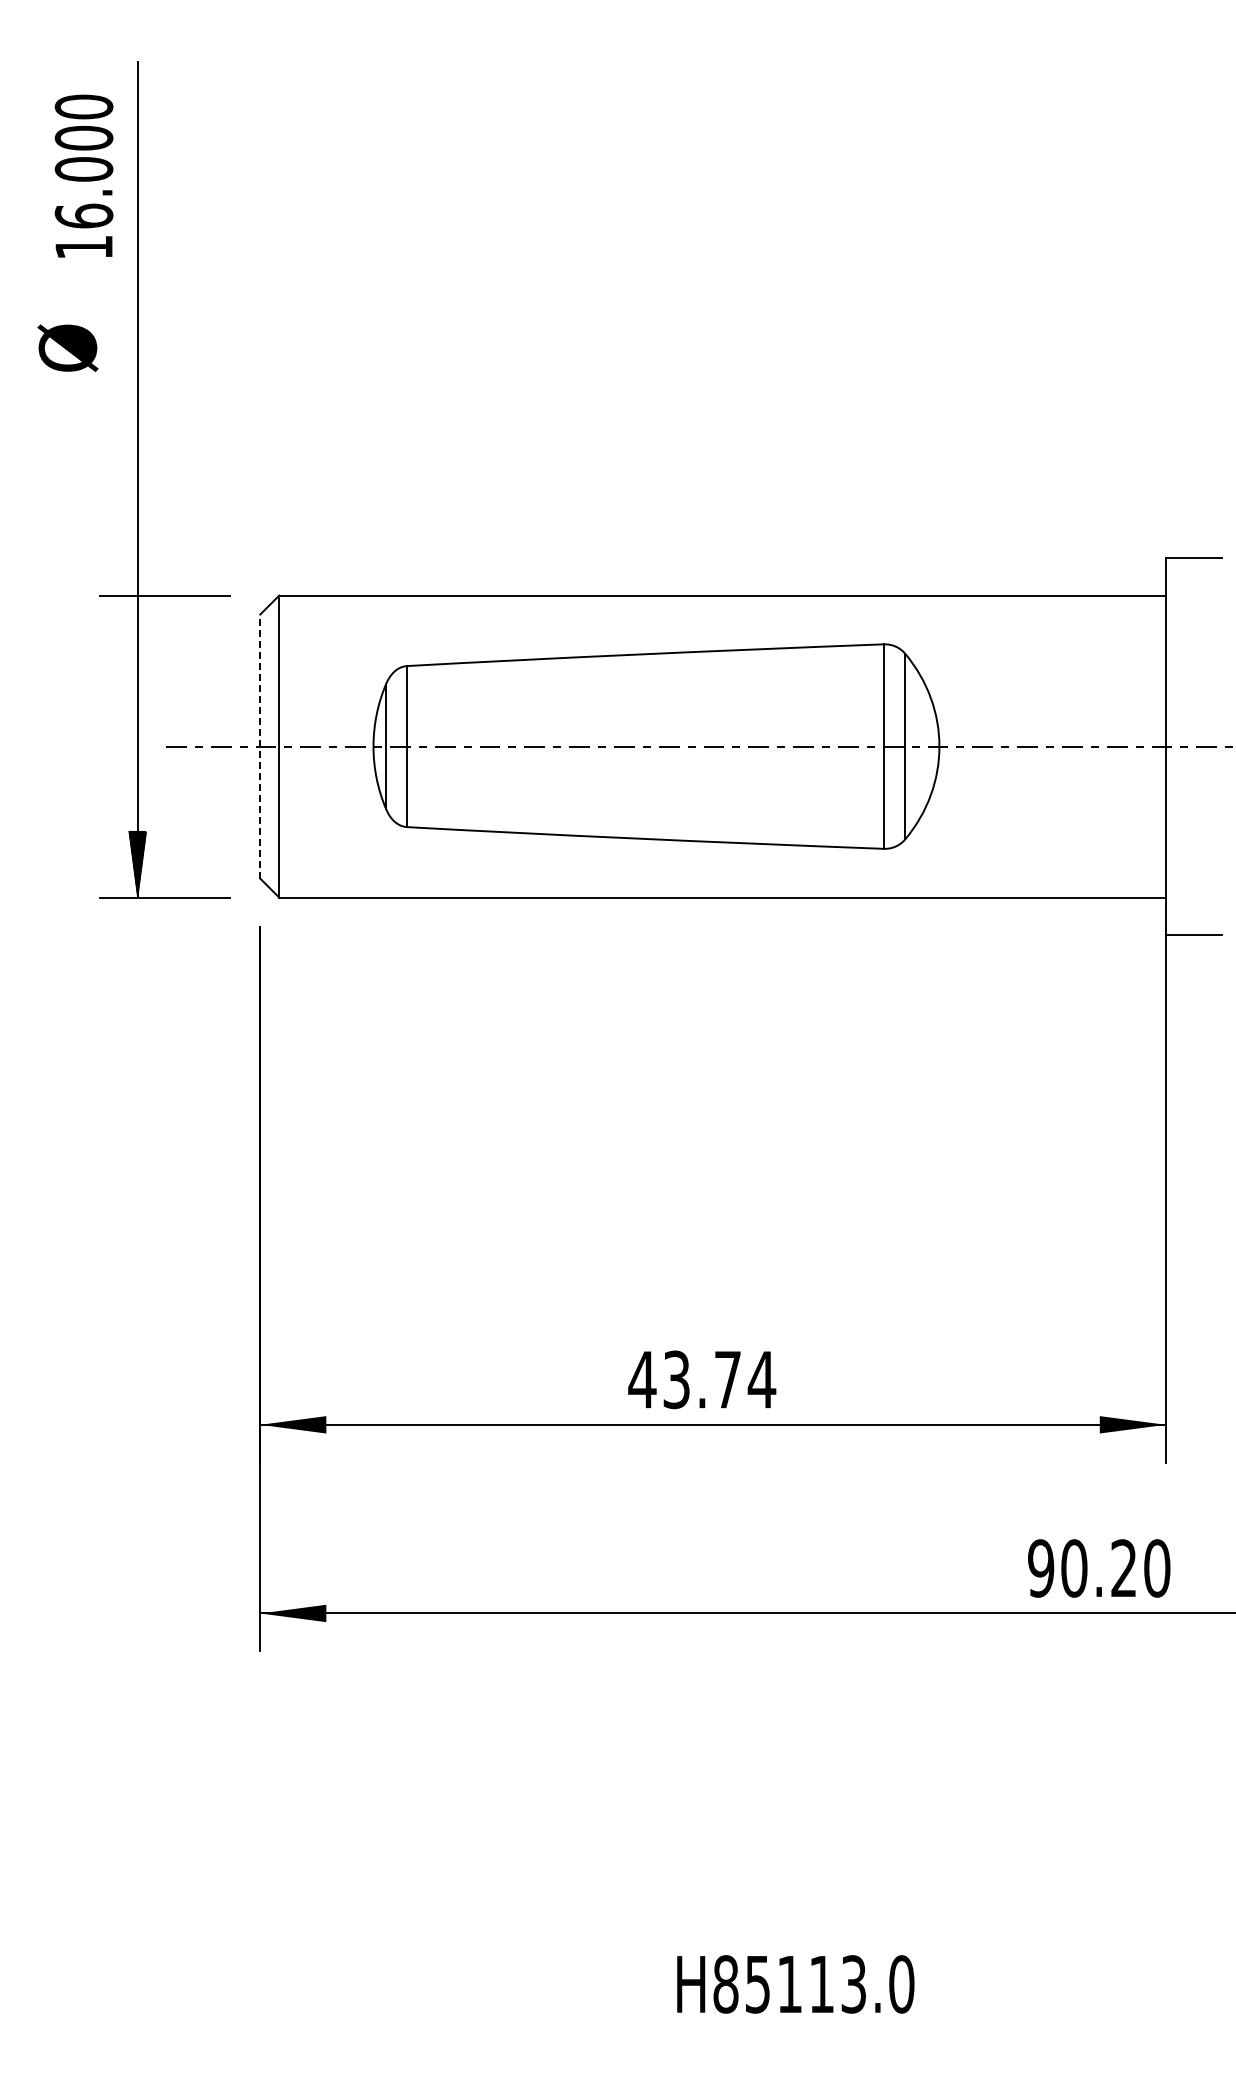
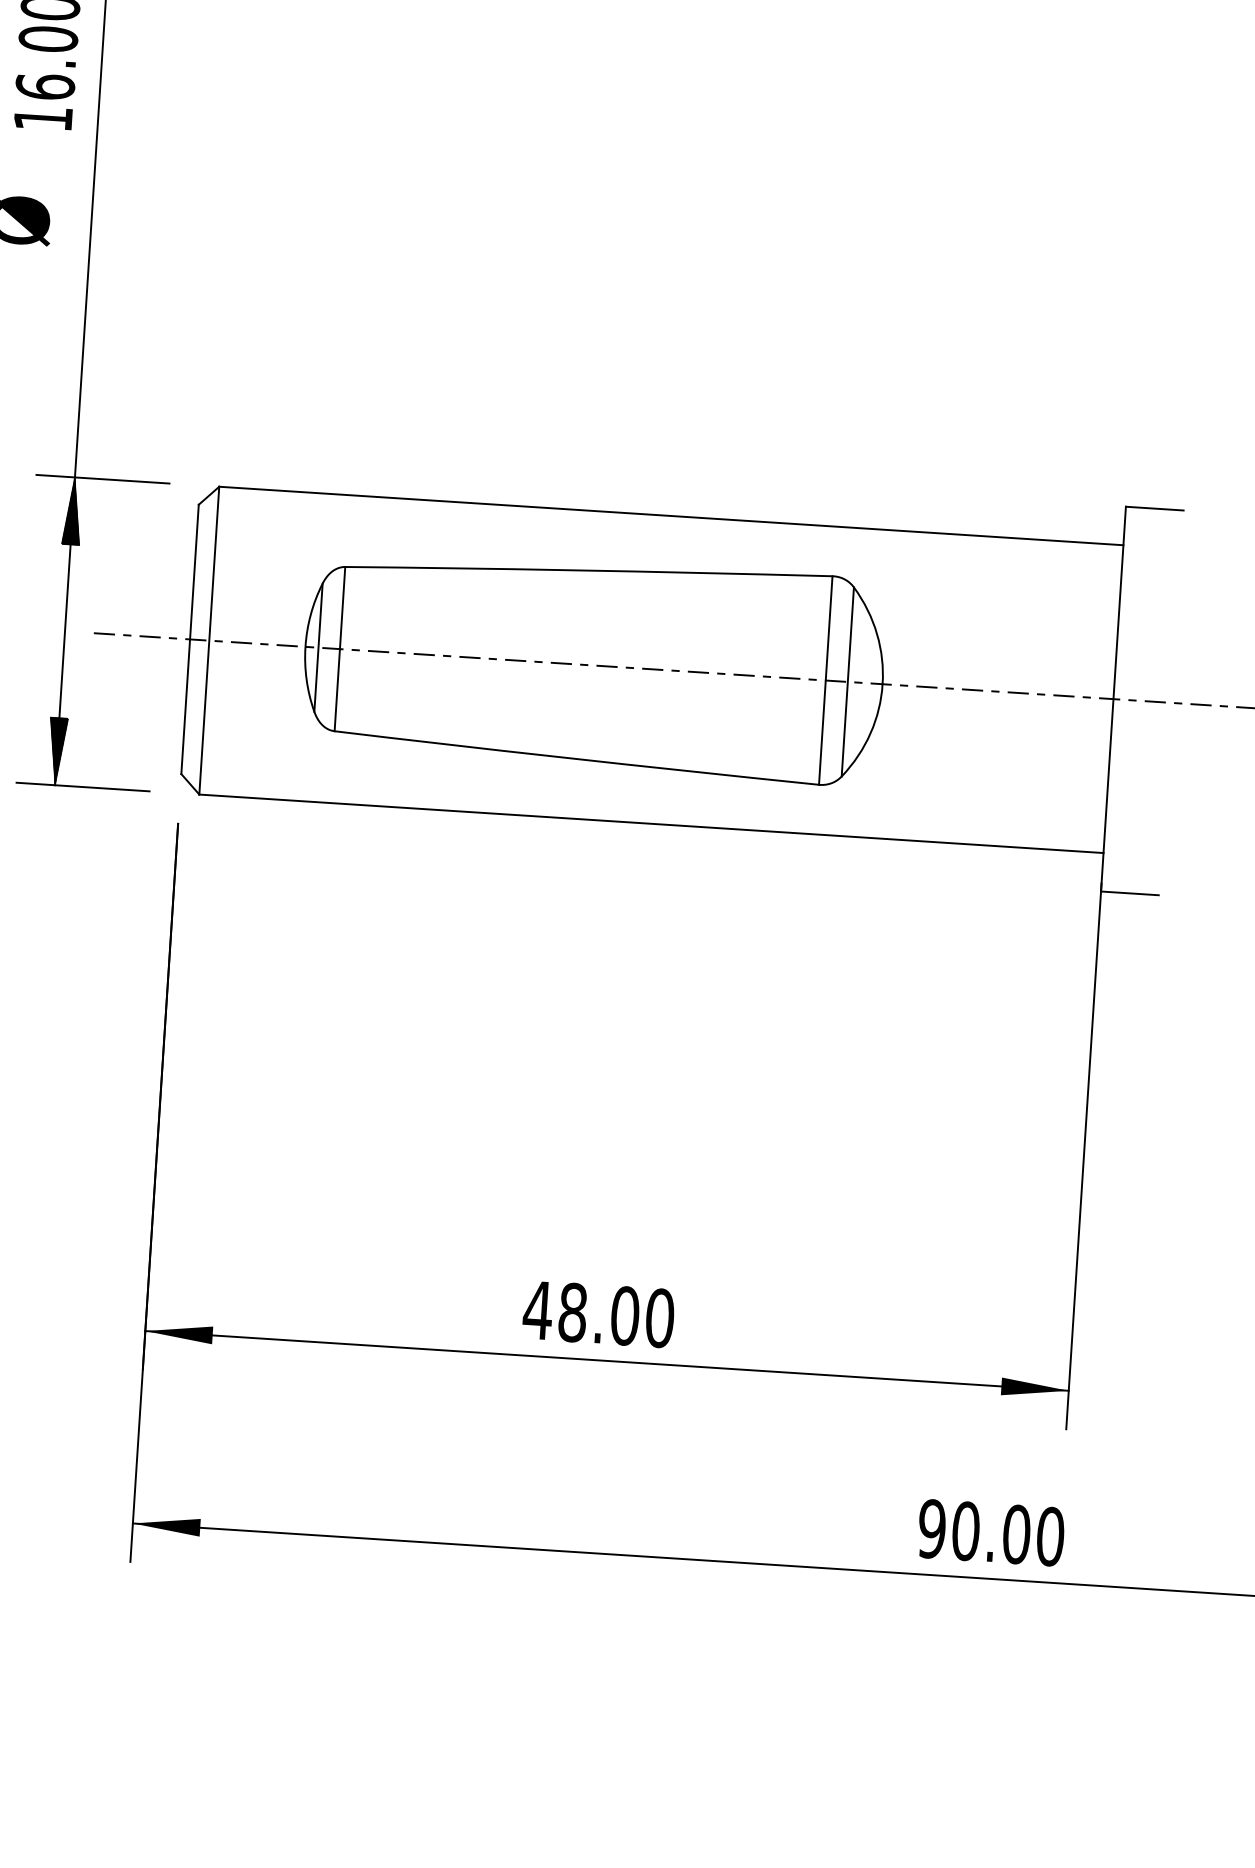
hatch: (137, 628) -> (72, 510), added
line: (260, 746) -> (190, 639), dashed -> solid
text: (719, 1379) -> (616, 1315), 43.74 -> 48.00
text: (1124, 1568) -> (1017, 1534), 90.20 -> 90.00

